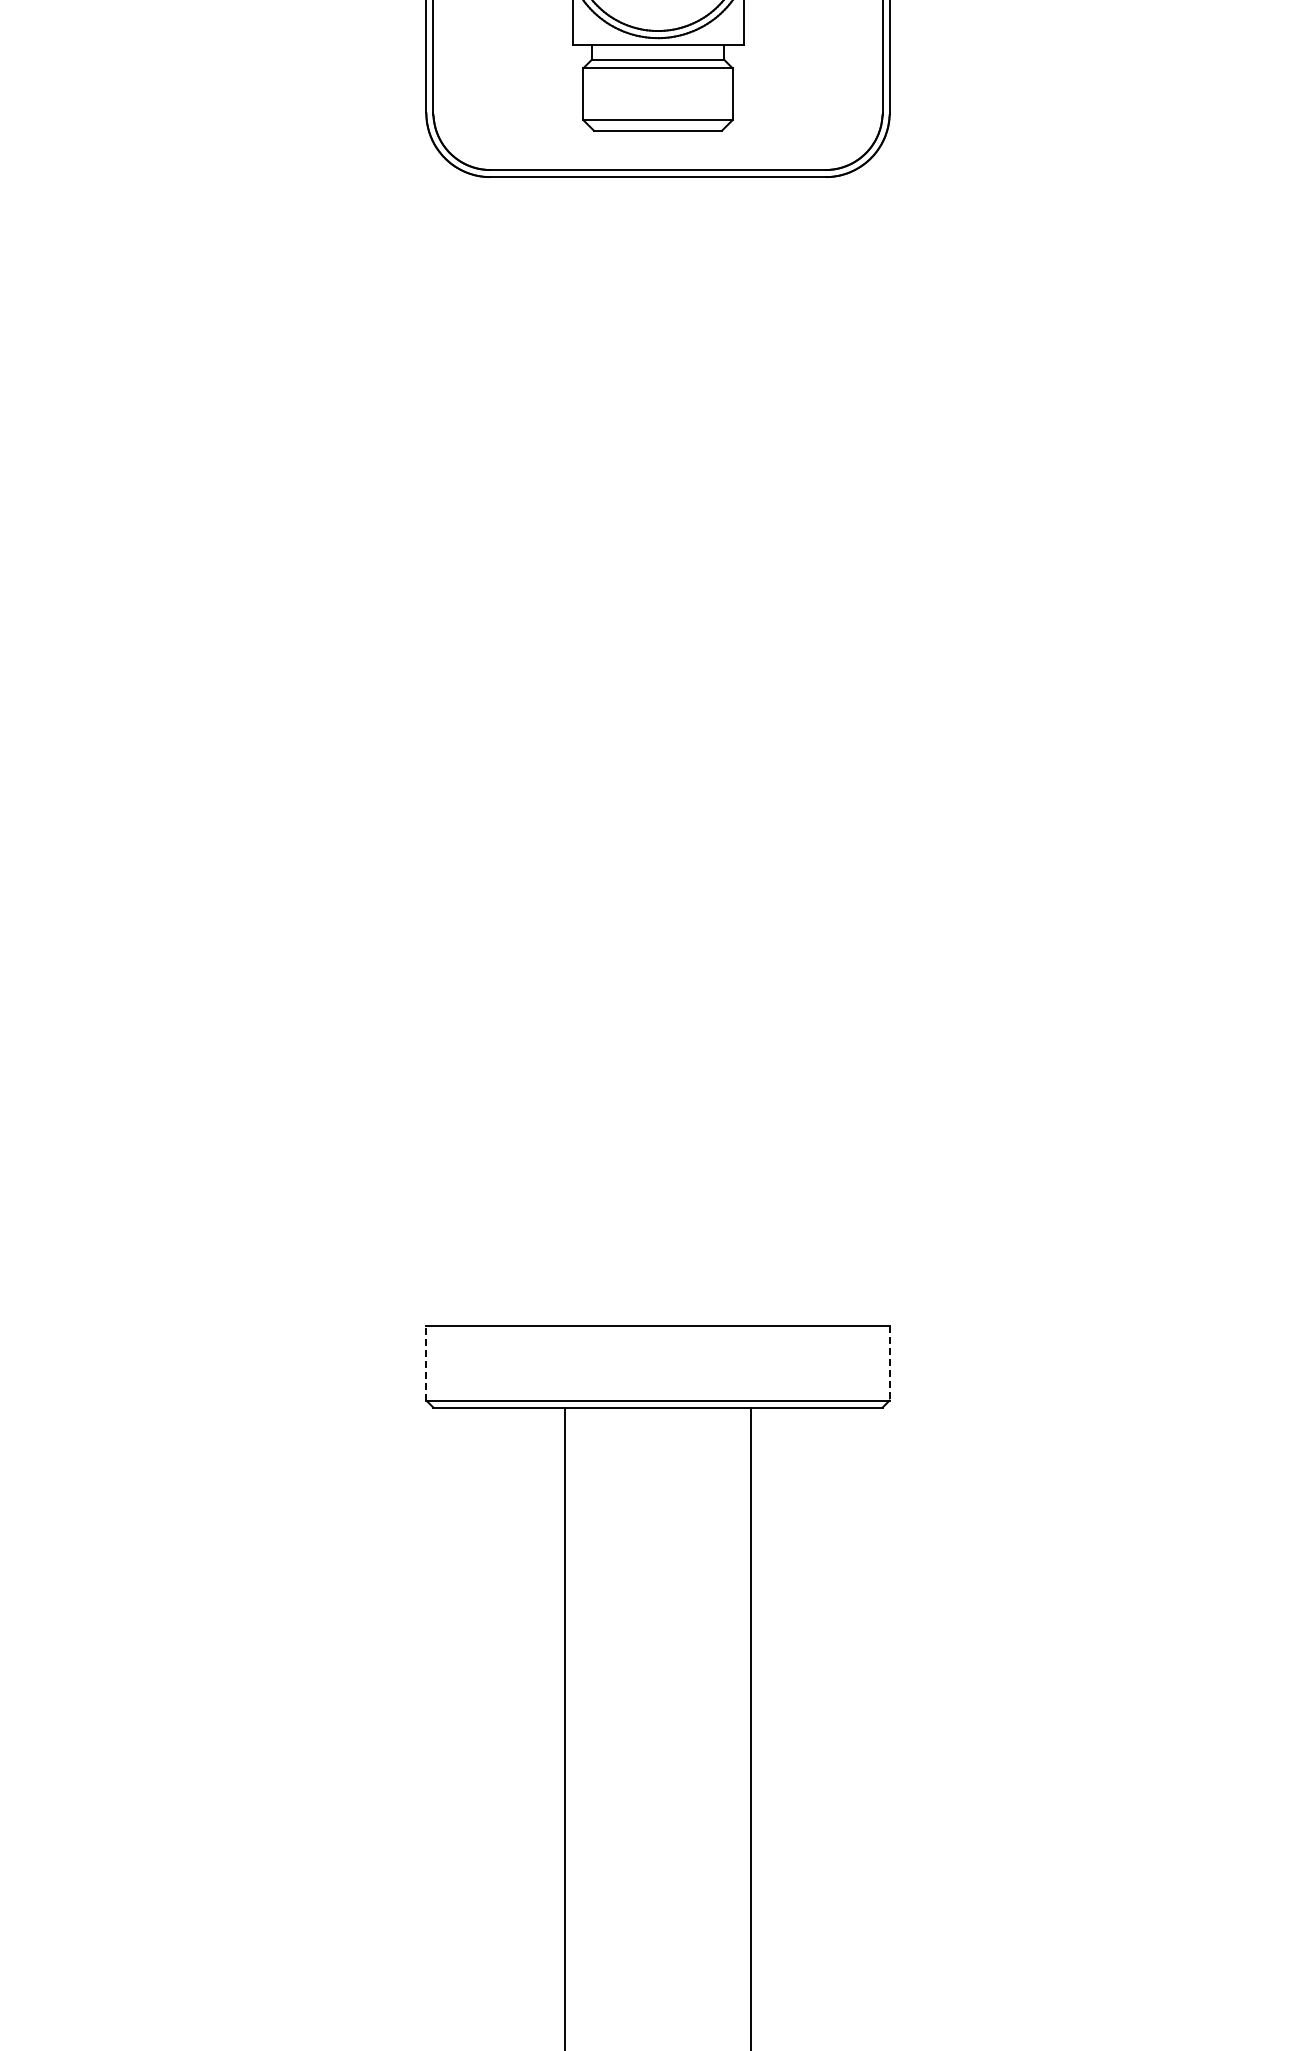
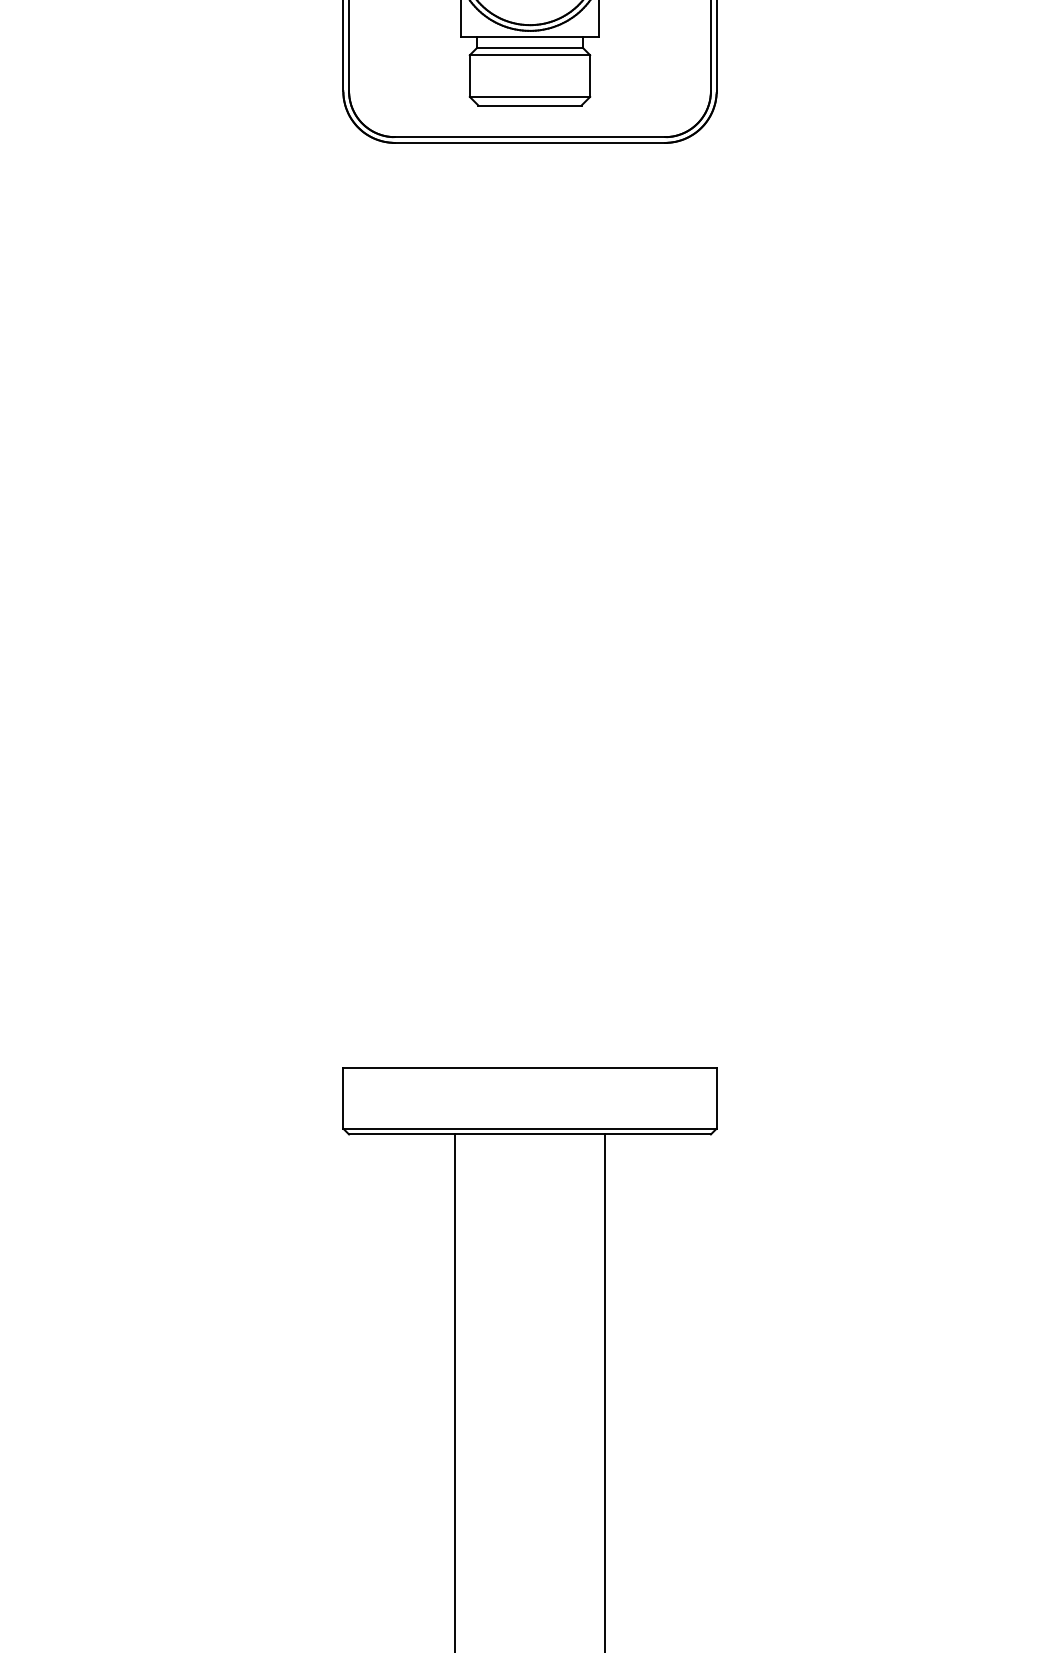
line: (426, 1362) -> (343, 1098), dashed -> solid
line: (889, 1363) -> (716, 1098), dashed -> solid

